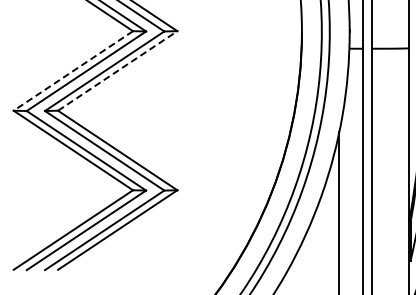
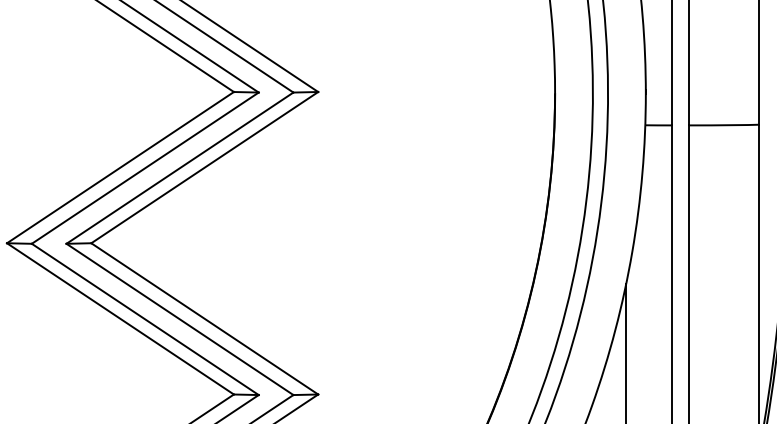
line: (73, 70) -> (120, 166), dashed -> solid
line: (117, 70) -> (204, 166), dashed -> solid

